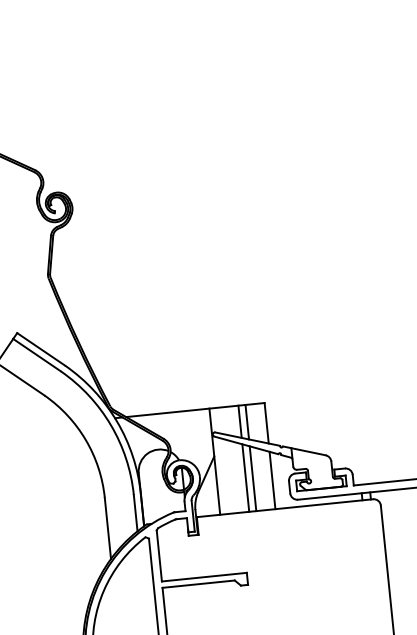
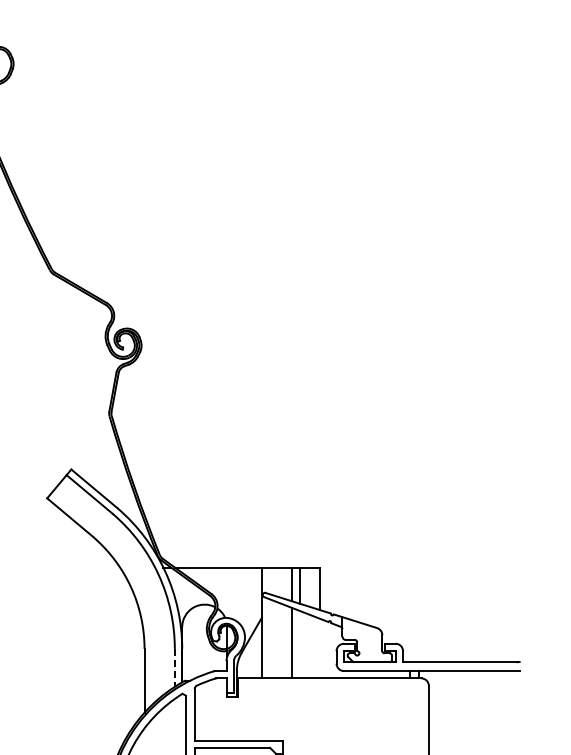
line: (252, 478) -> (299, 644), removed
line: (272, 480) -> (319, 648), removed
line: (135, 512) -> (174, 667), solid -> dashed

